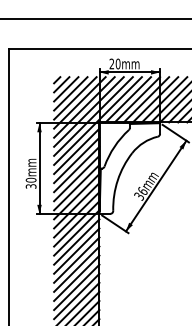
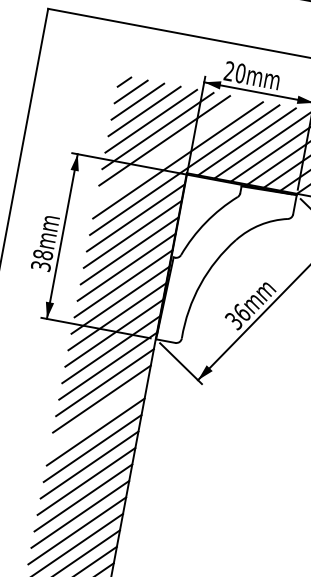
line: (88, 111) -> (170, 149), removed
text: (31, 179) -> (44, 253), 30mm -> 38mm
line: (76, 259) -> (98, 414), removed

